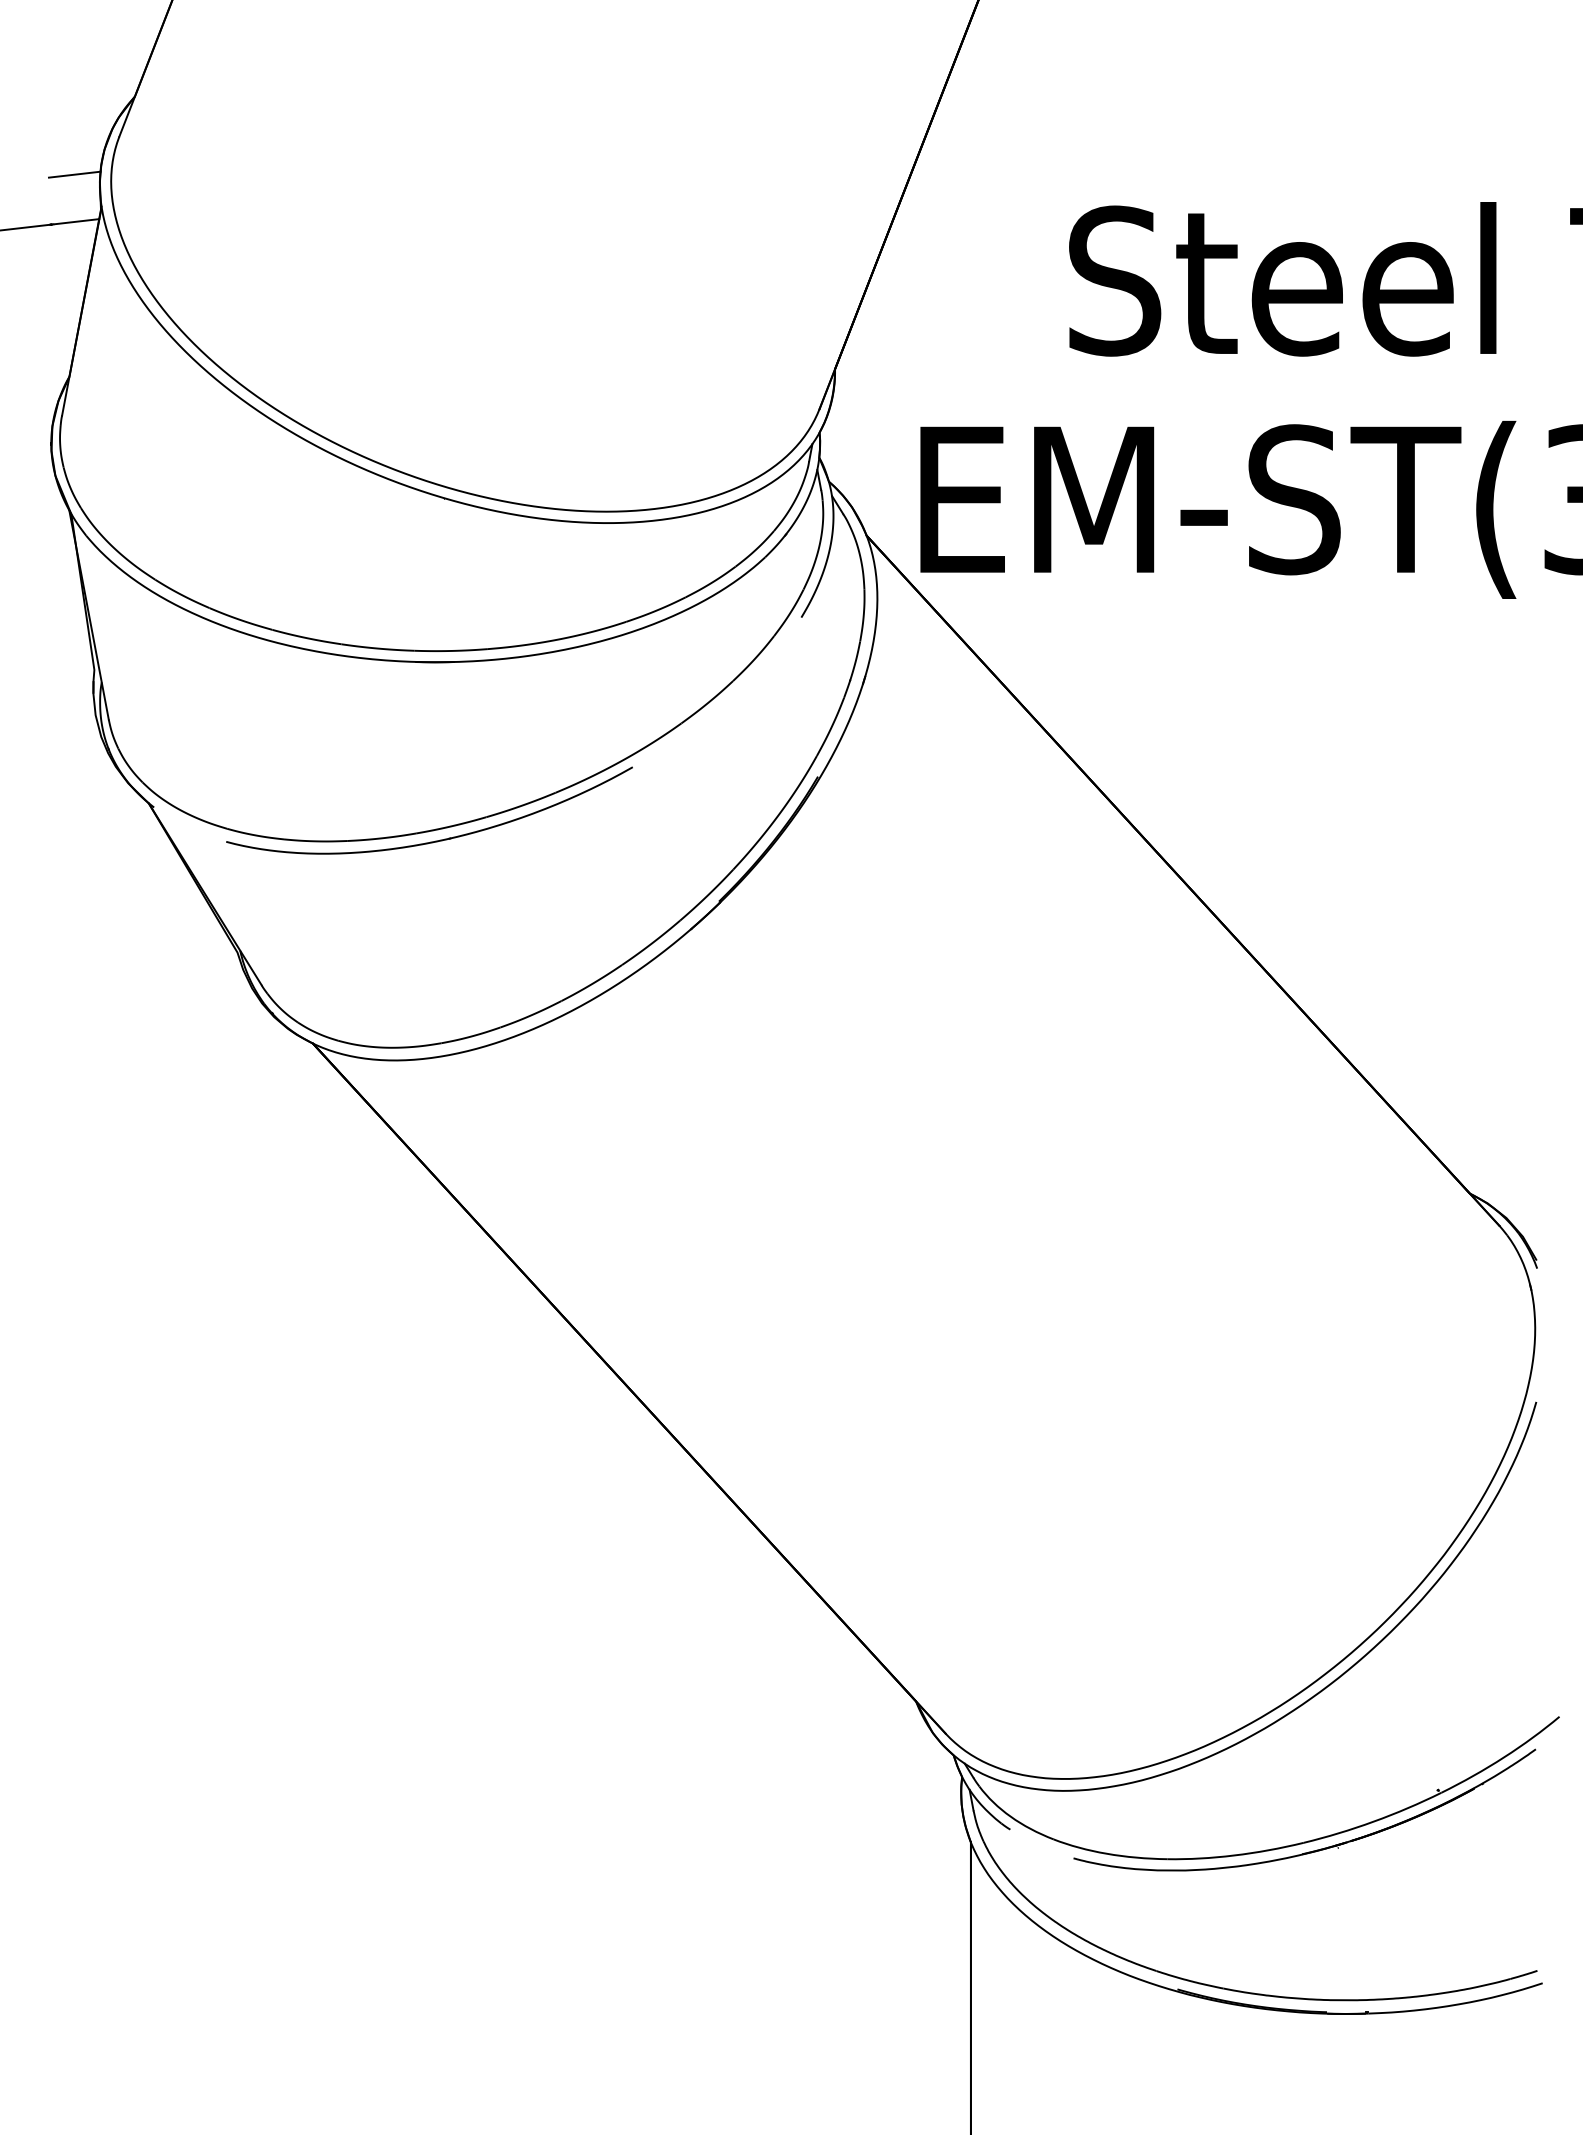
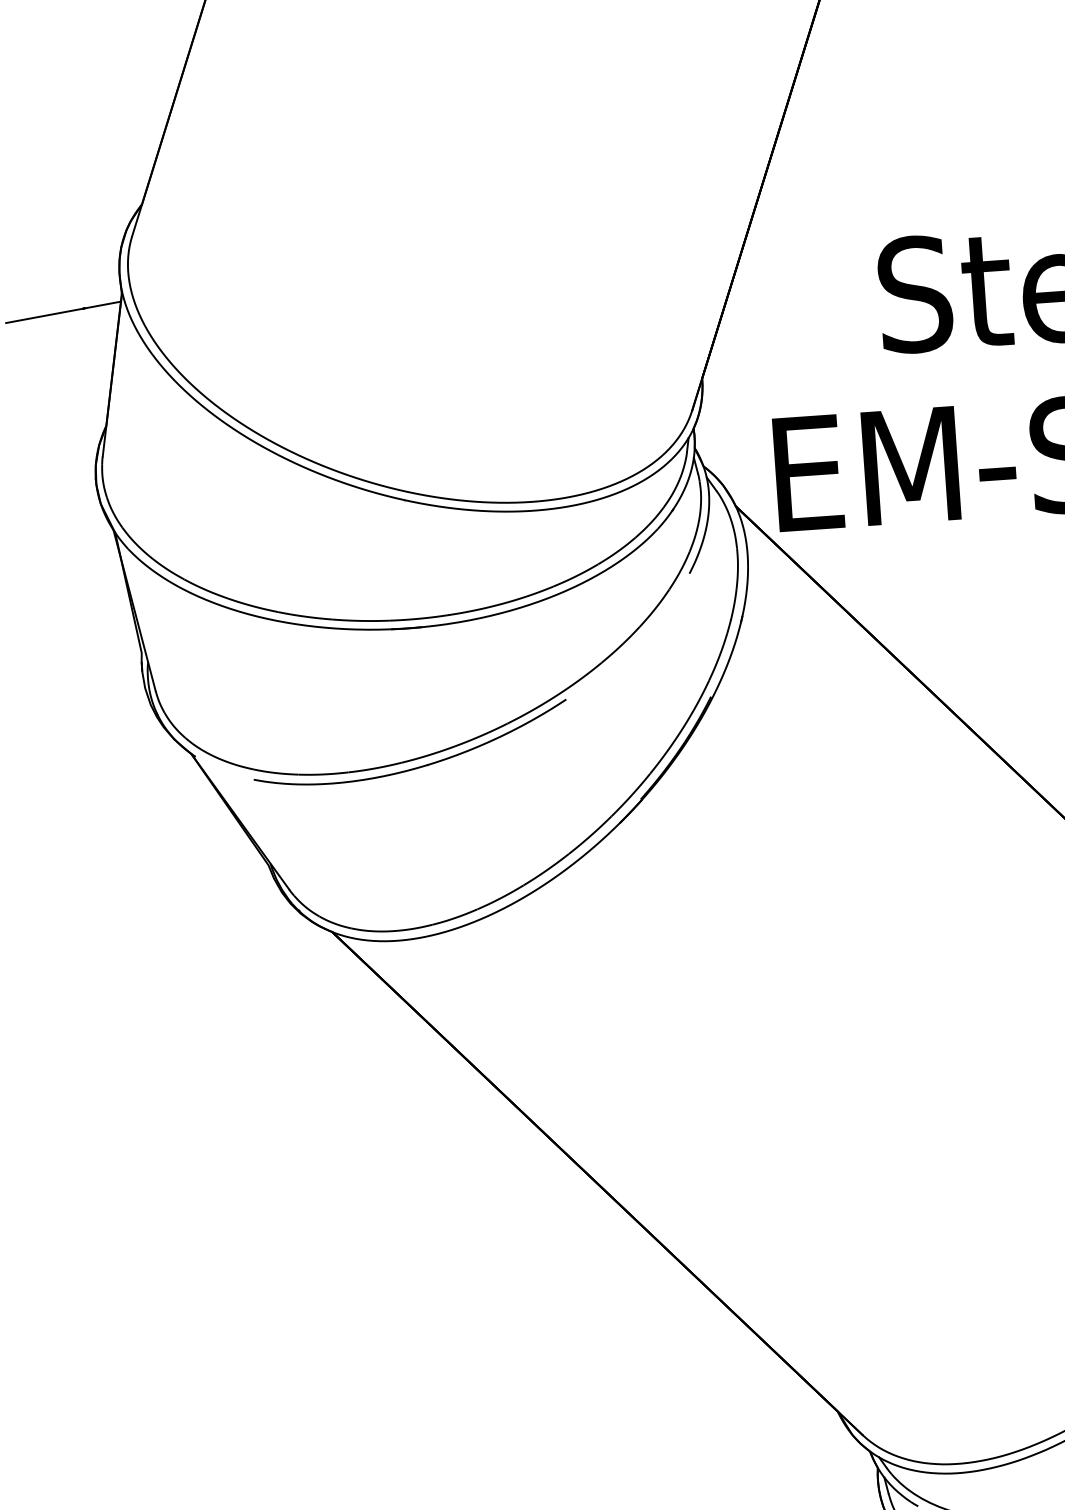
line: (74, 174) -> (99, 268), removed

